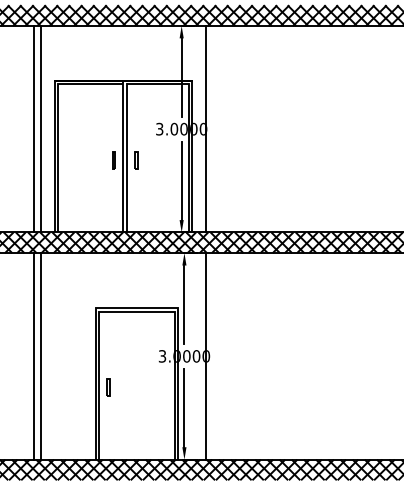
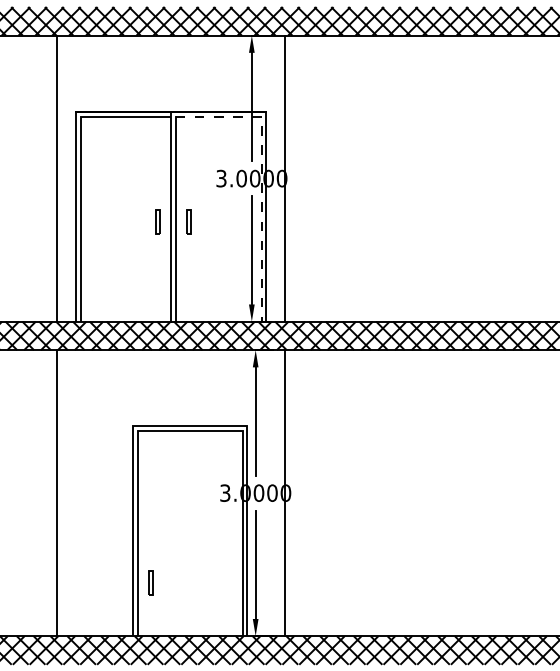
line: (188, 126) -> (261, 175), solid -> dashed
line: (34, 129) -> (47, 178), removed
line: (34, 356) -> (47, 493), removed
part: (108, 386) -> (150, 582), moved

